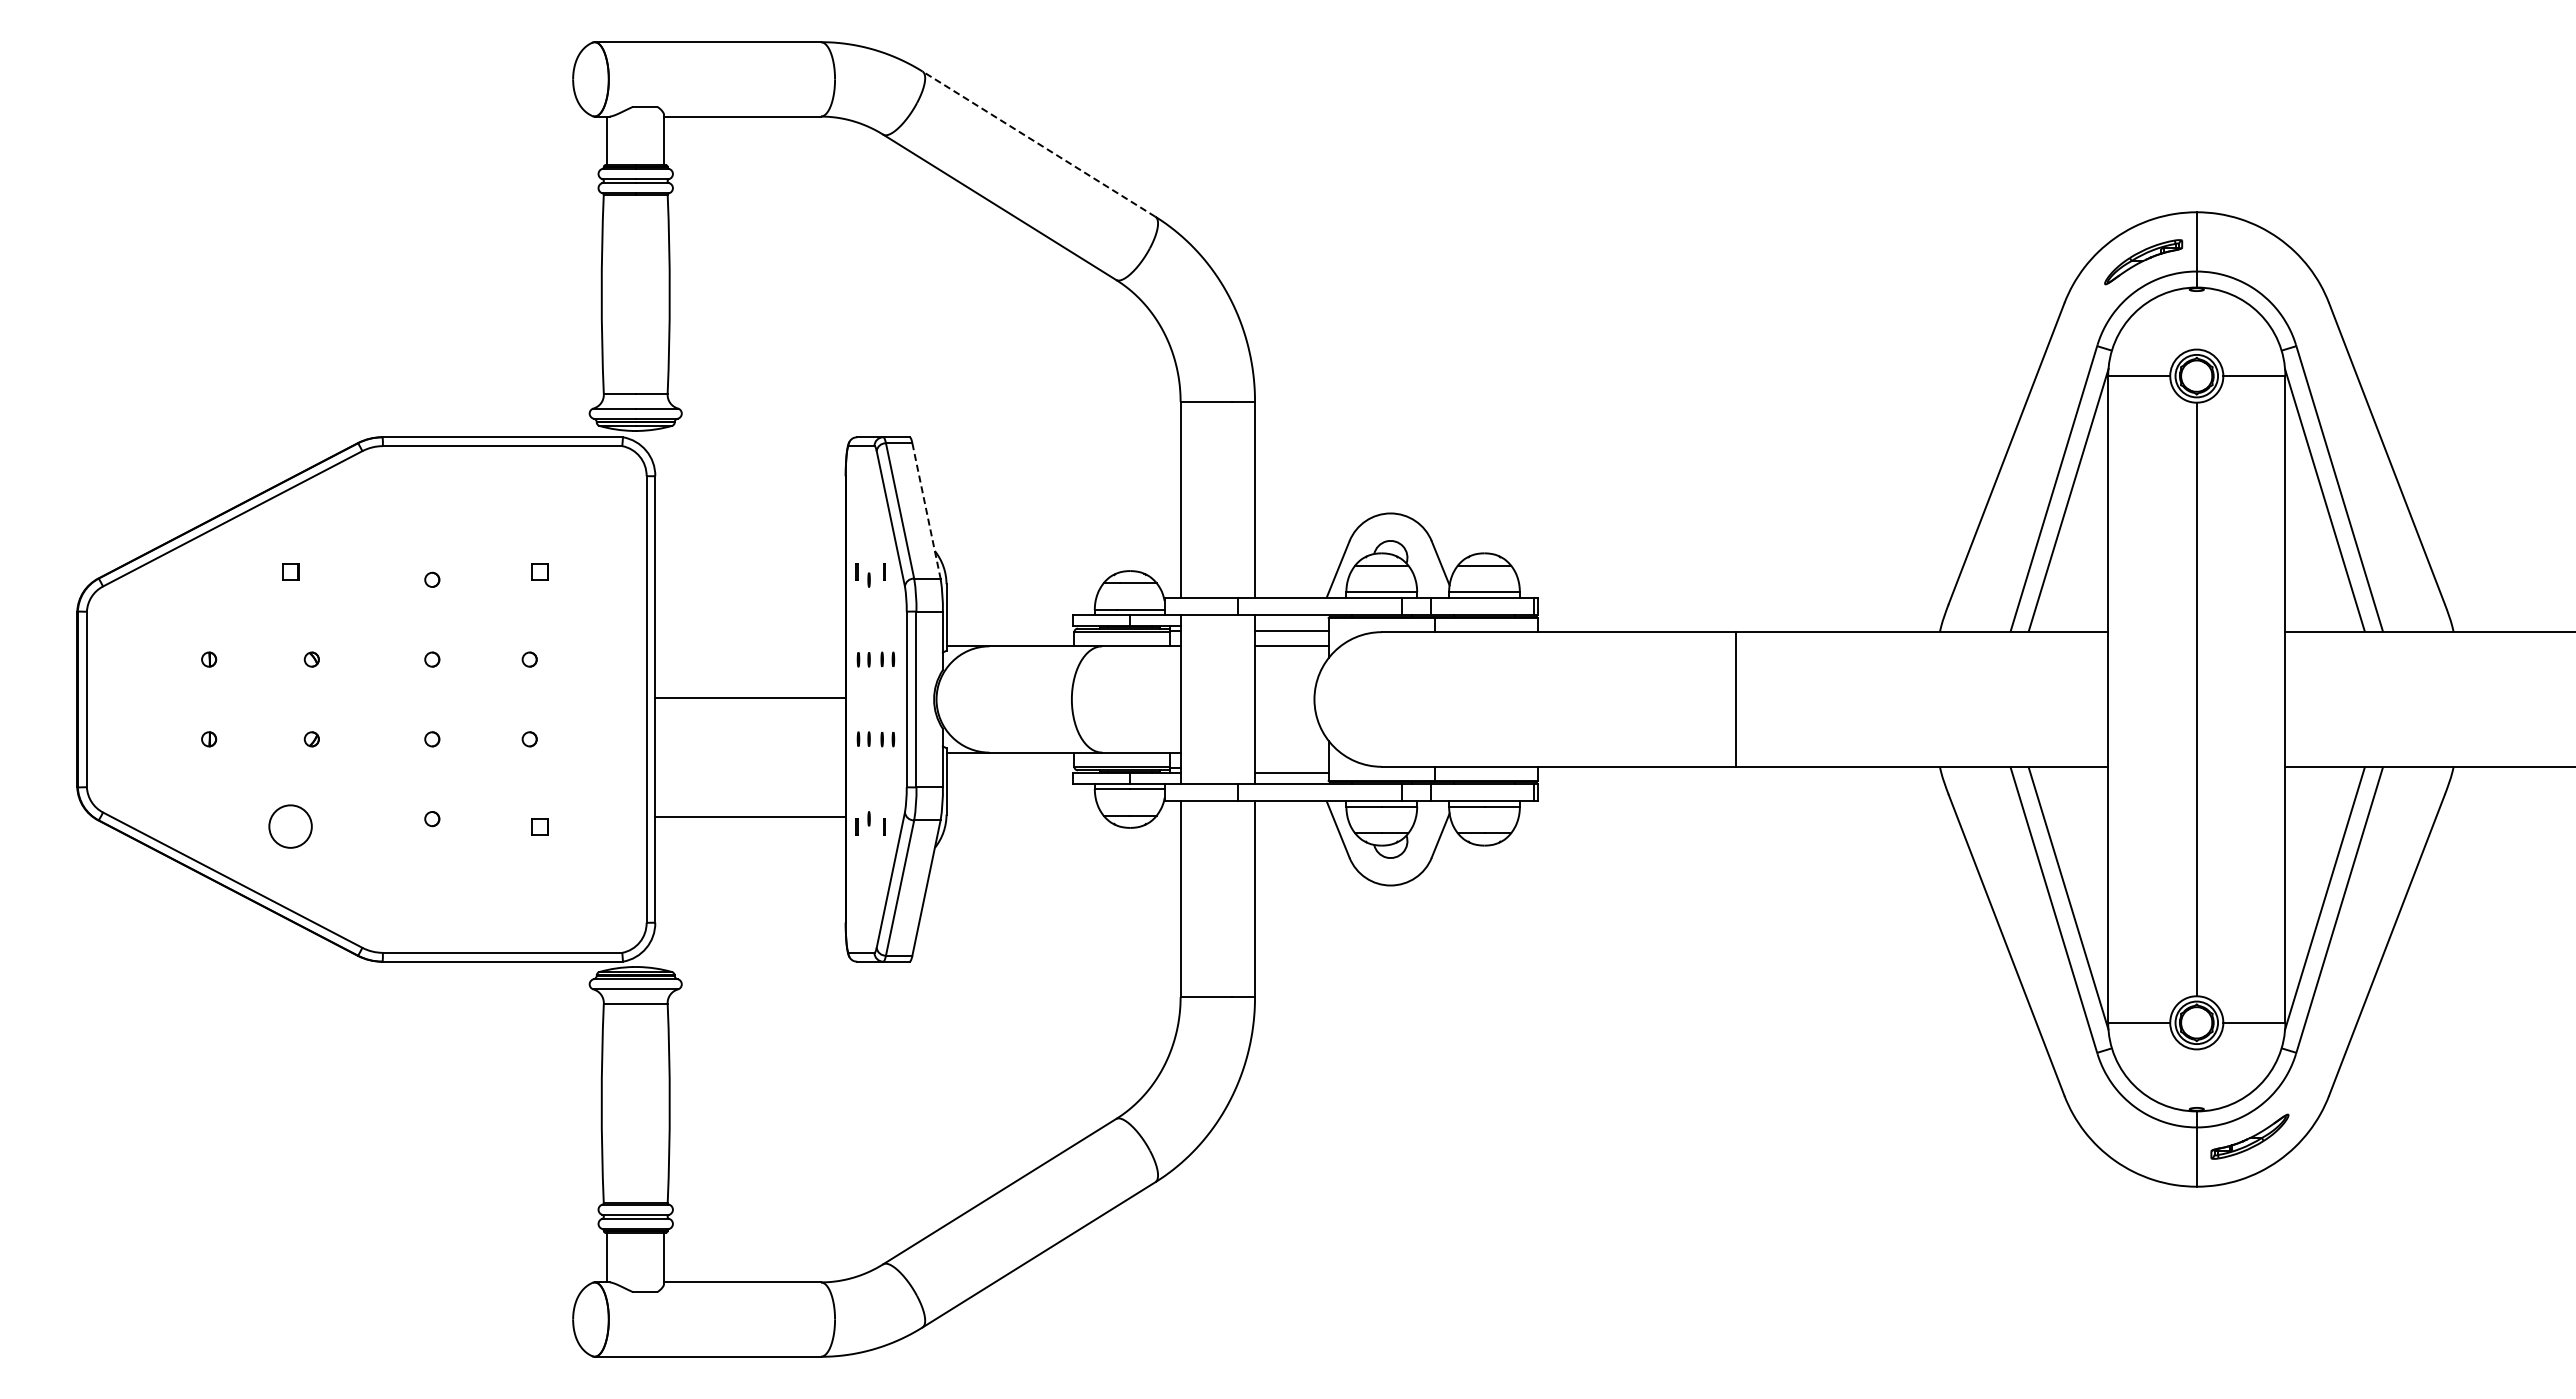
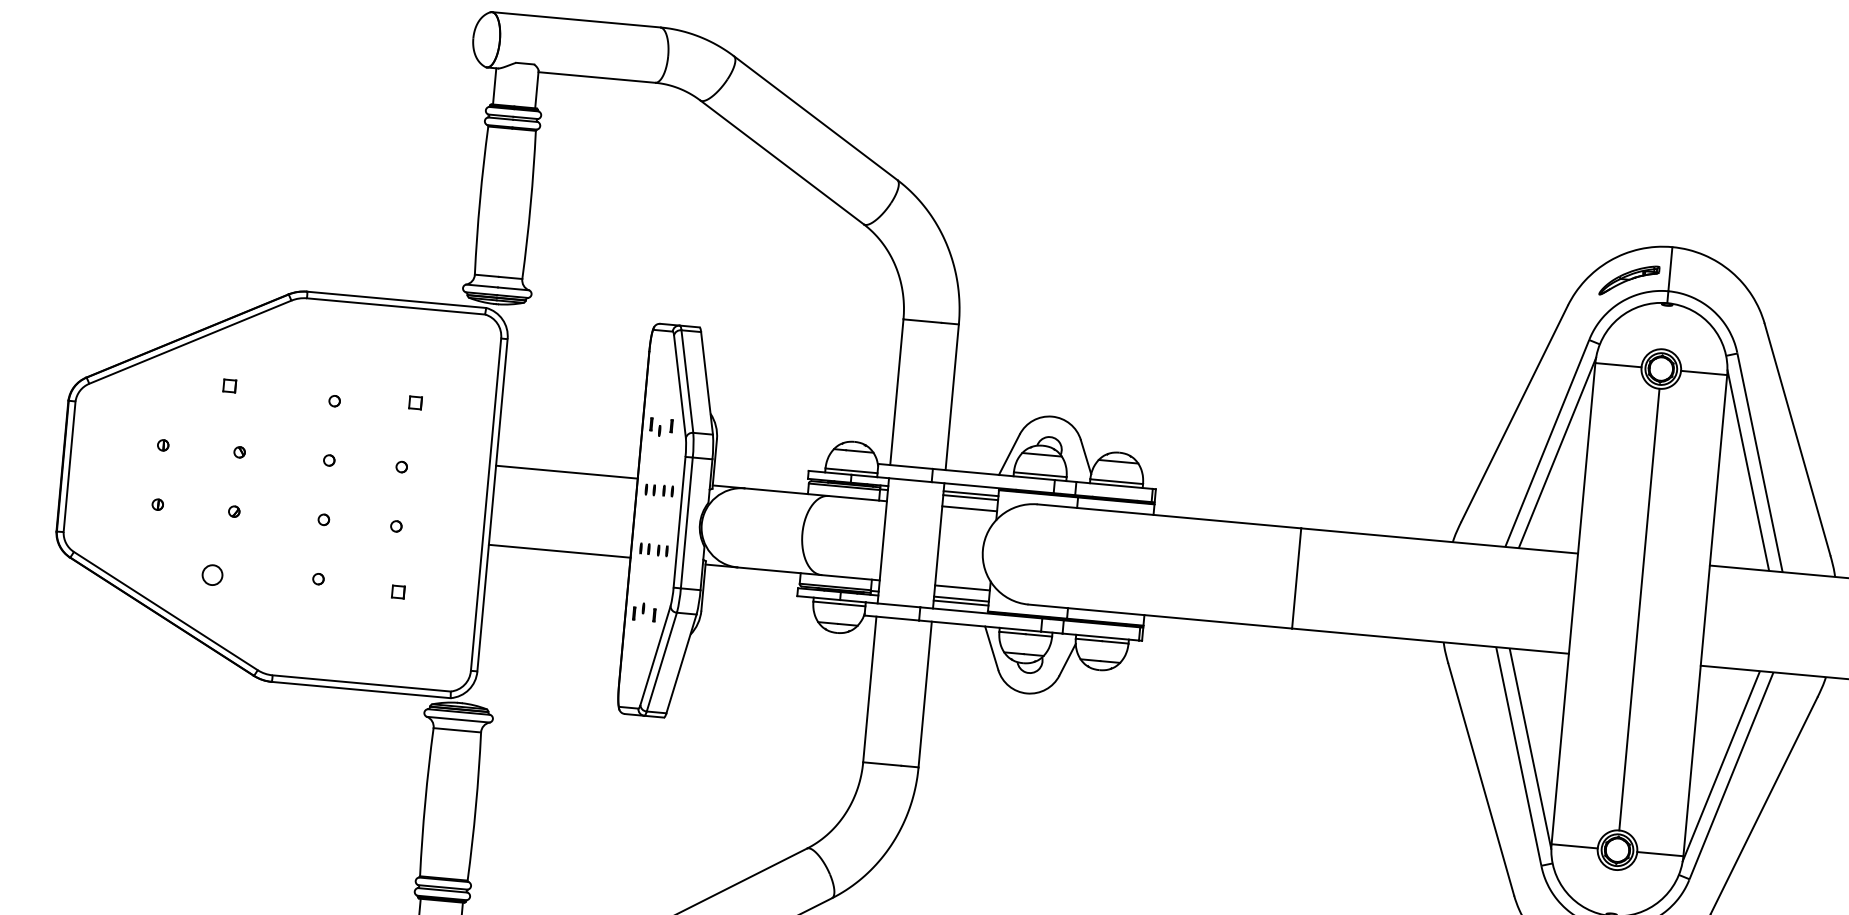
line: (1038, 143) -> (815, 117), dashed -> solid
line: (926, 511) -> (707, 383), dashed -> solid
line: (1291, 625) -> (970, 493), added
line: (750, 698) -> (566, 472), moved
line: (1291, 752) -> (962, 587), added
line: (1291, 767) -> (961, 598), added
line: (750, 816) -> (559, 551), moved
circle: (290, 826) -> (212, 575), size x0.62

